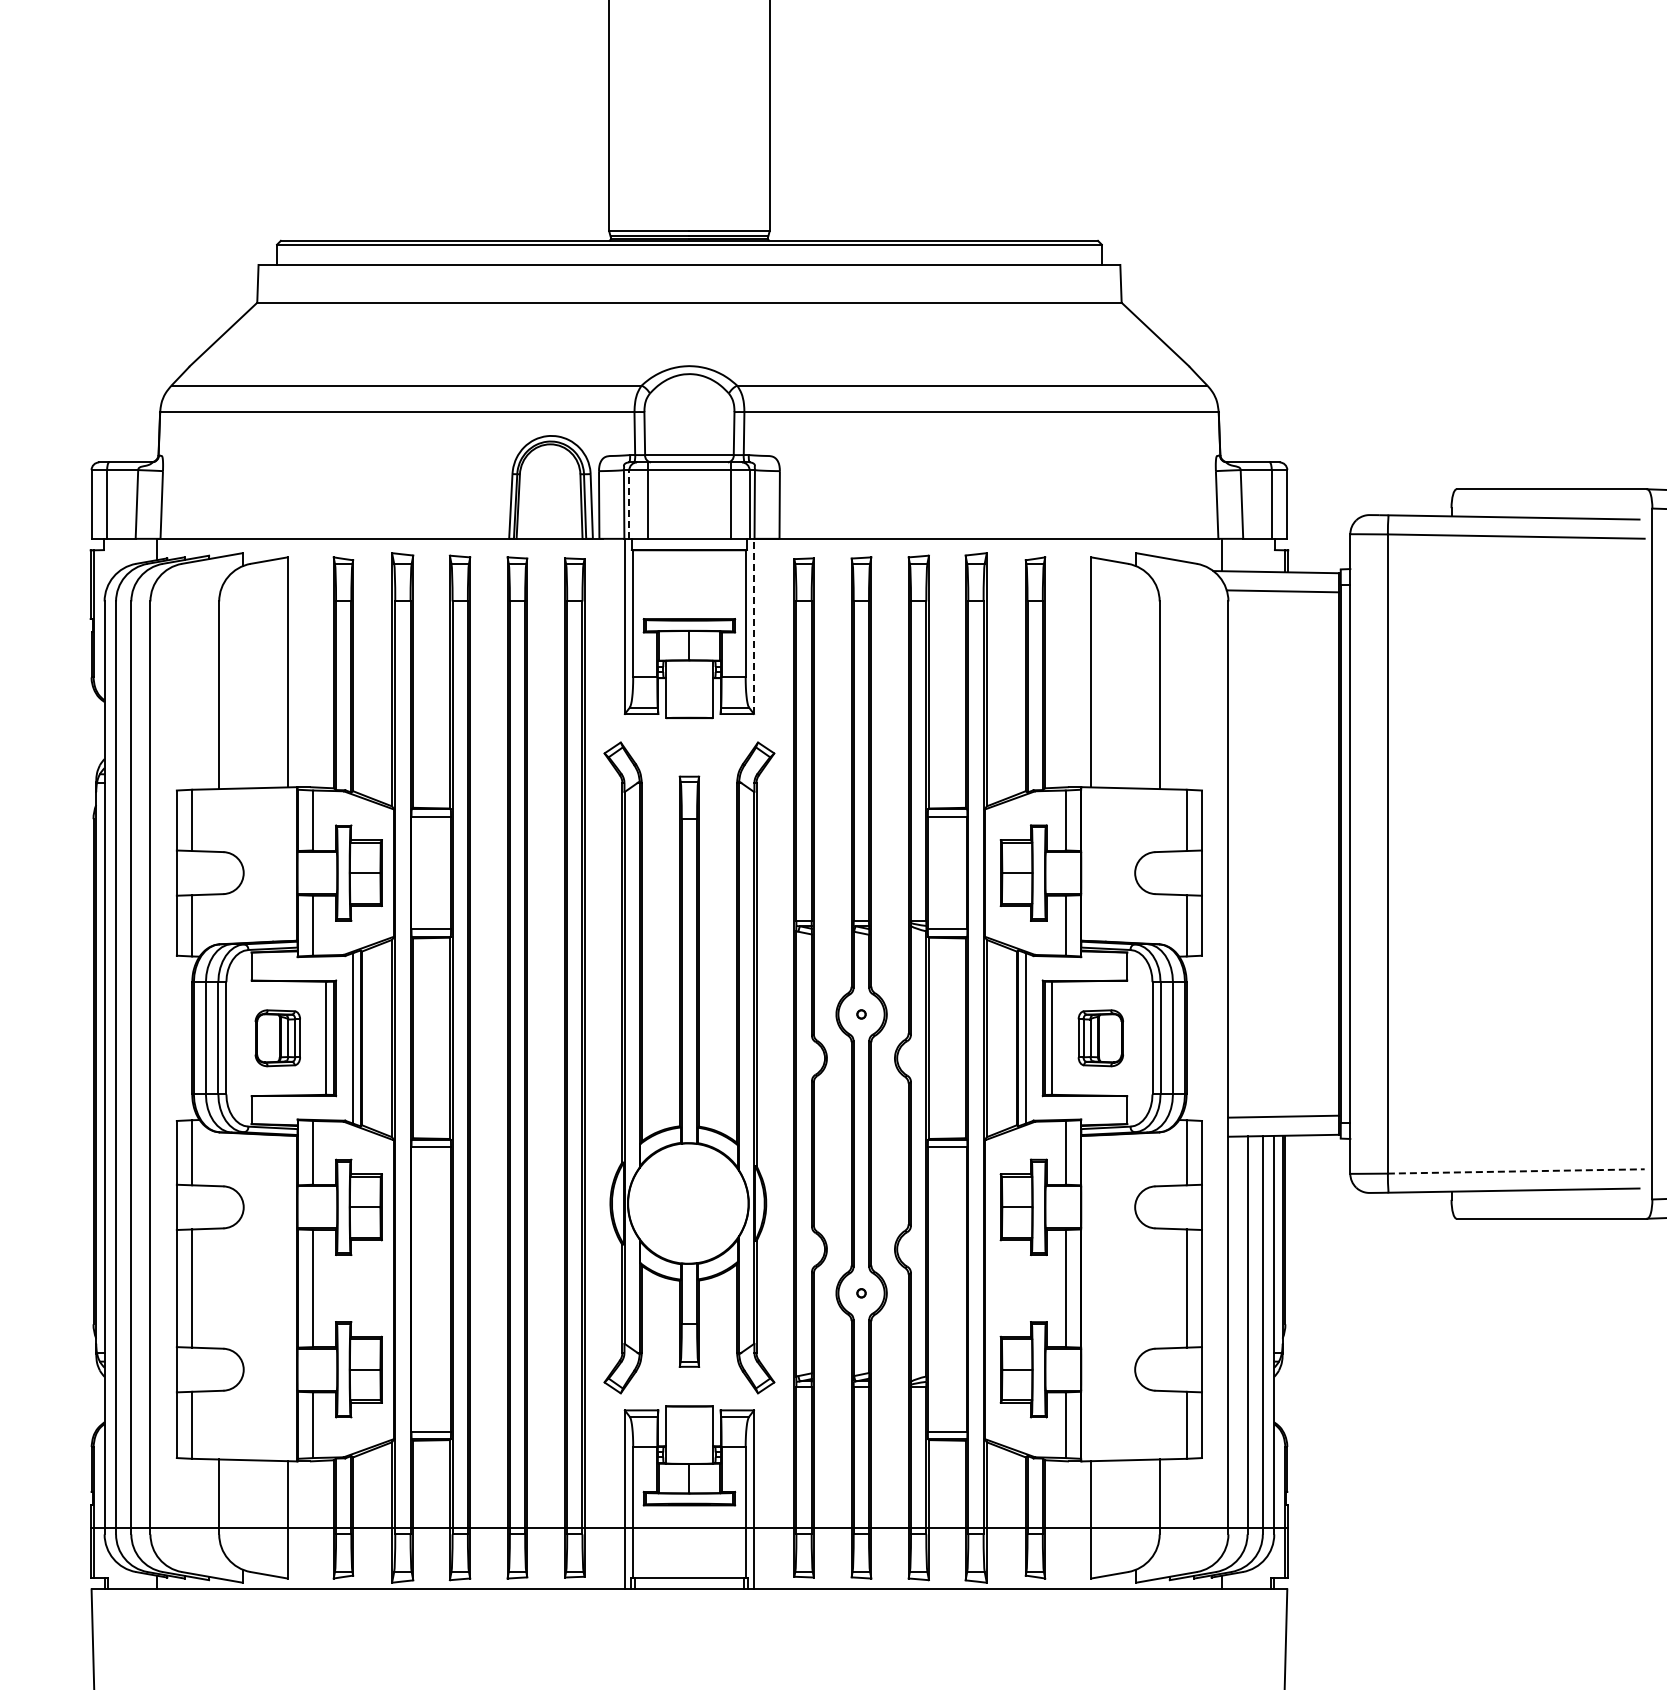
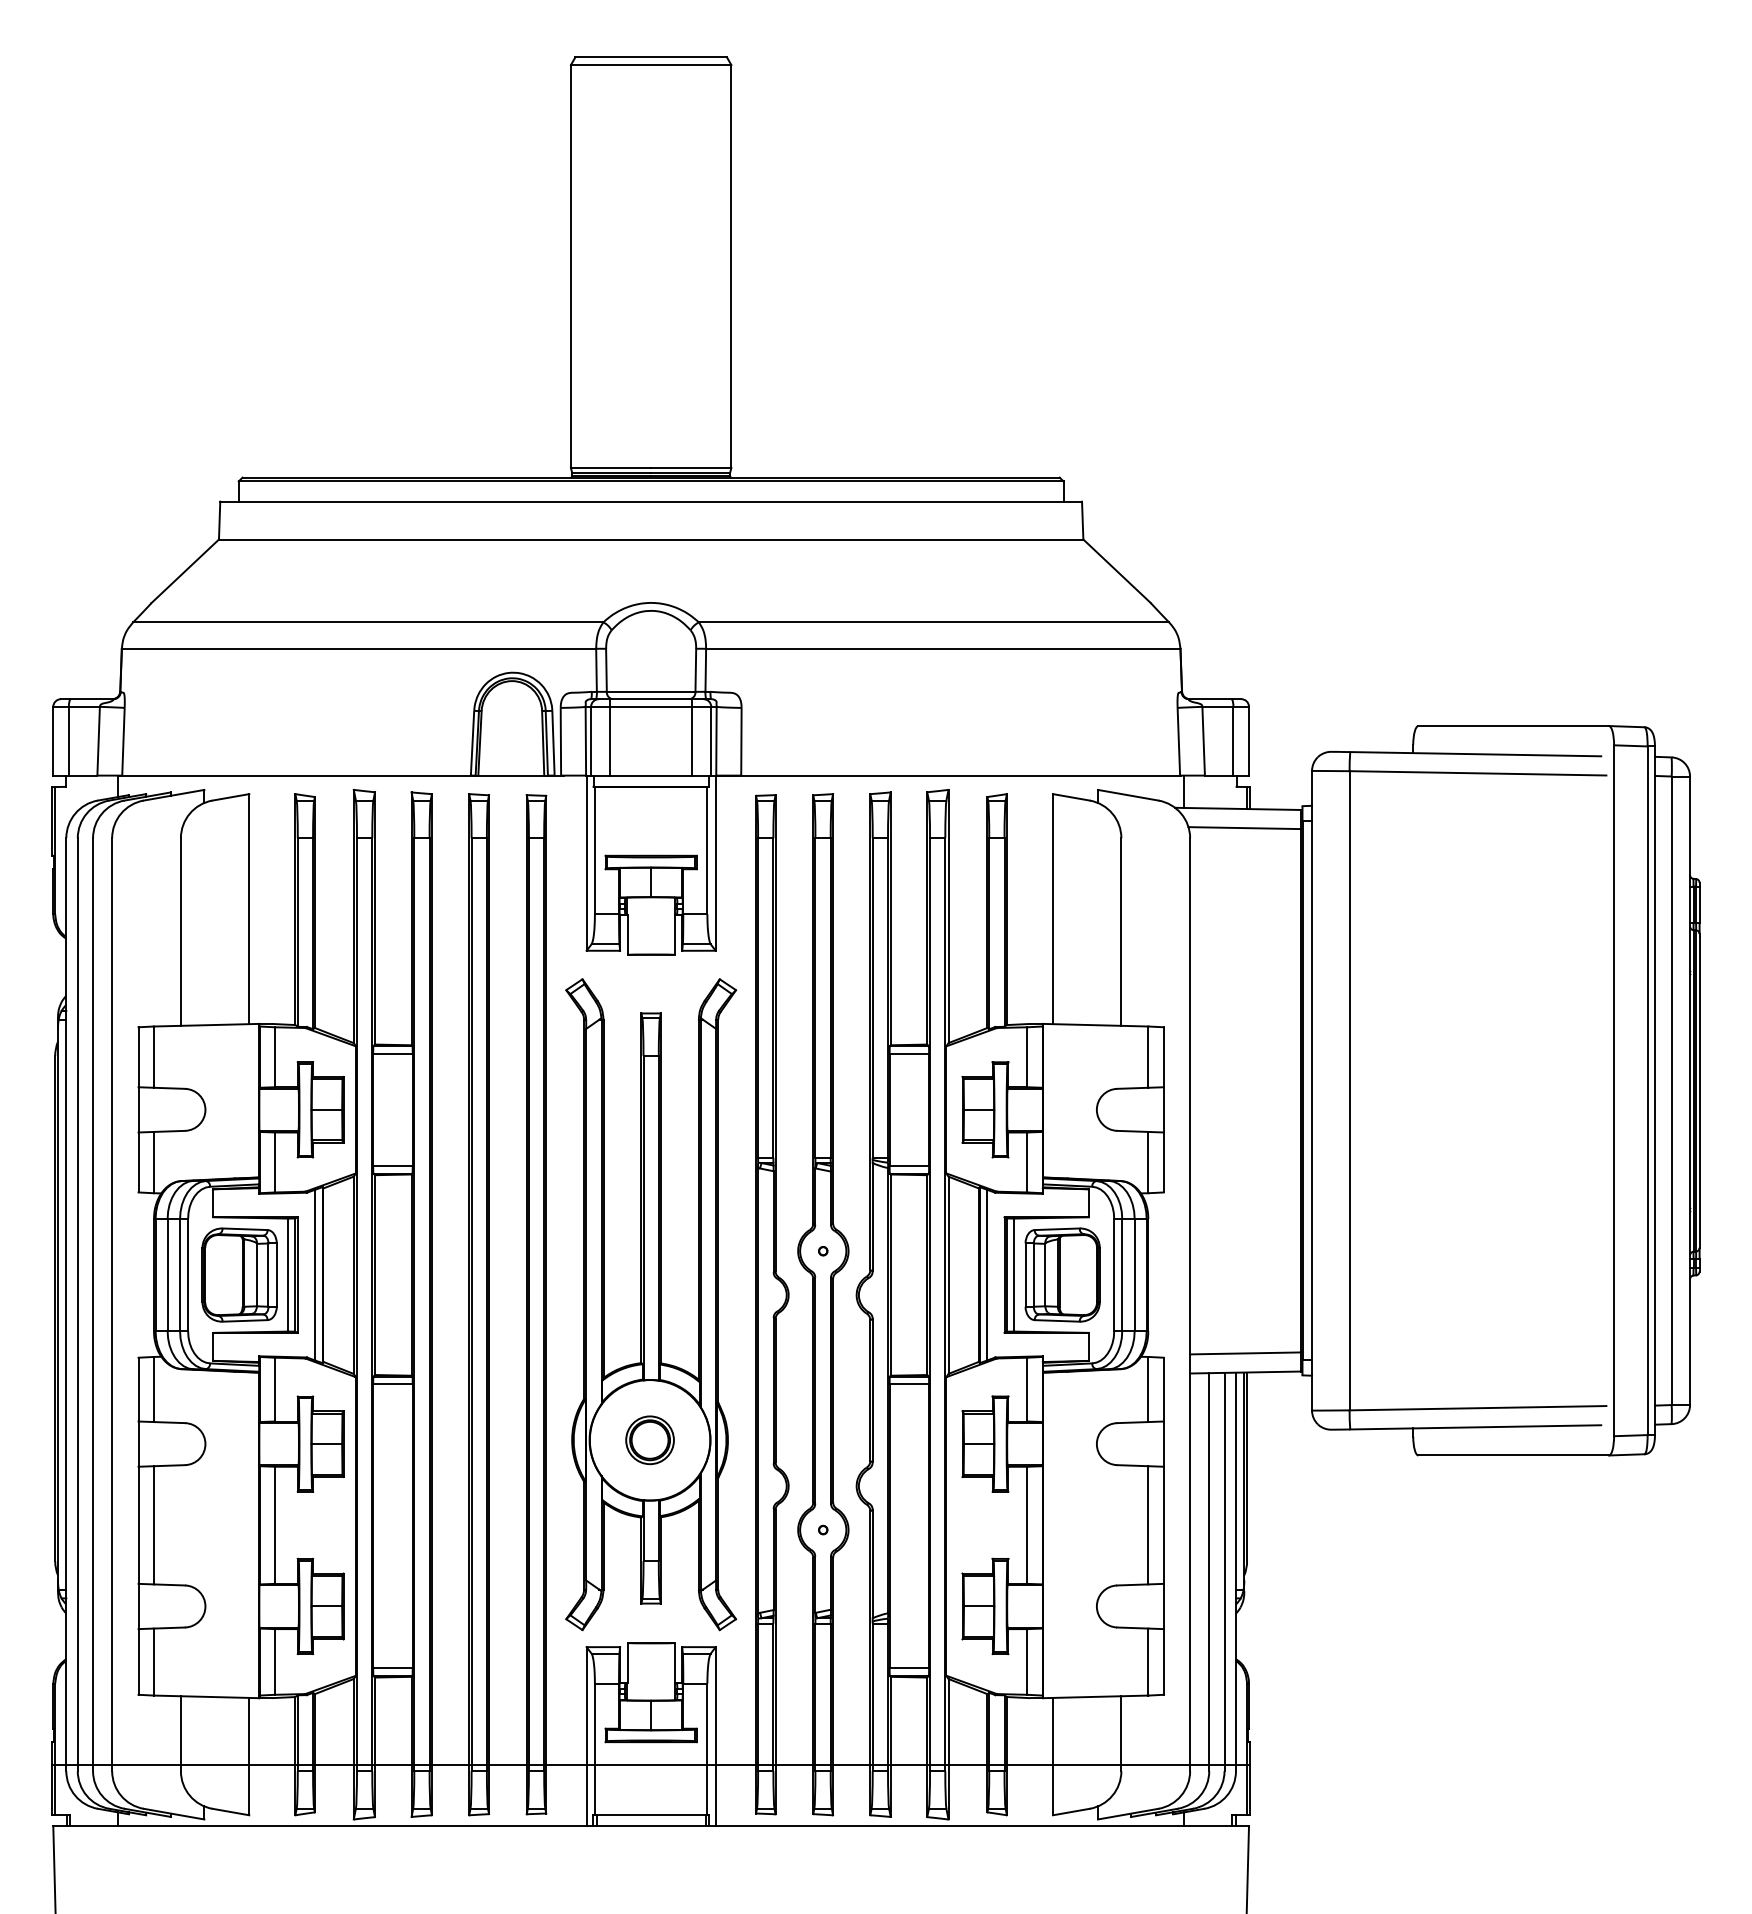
line: (629, 503) -> (591, 740), dashed -> solid
line: (753, 626) -> (715, 863), dashed -> solid
part: (277, 1037) -> (239, 1274), size x1.67
part: (1100, 1037) -> (1062, 1274), size x1.67
line: (1516, 1171) -> (1478, 1408), dashed -> solid
part: (687, 1203) -> (649, 1440), added

